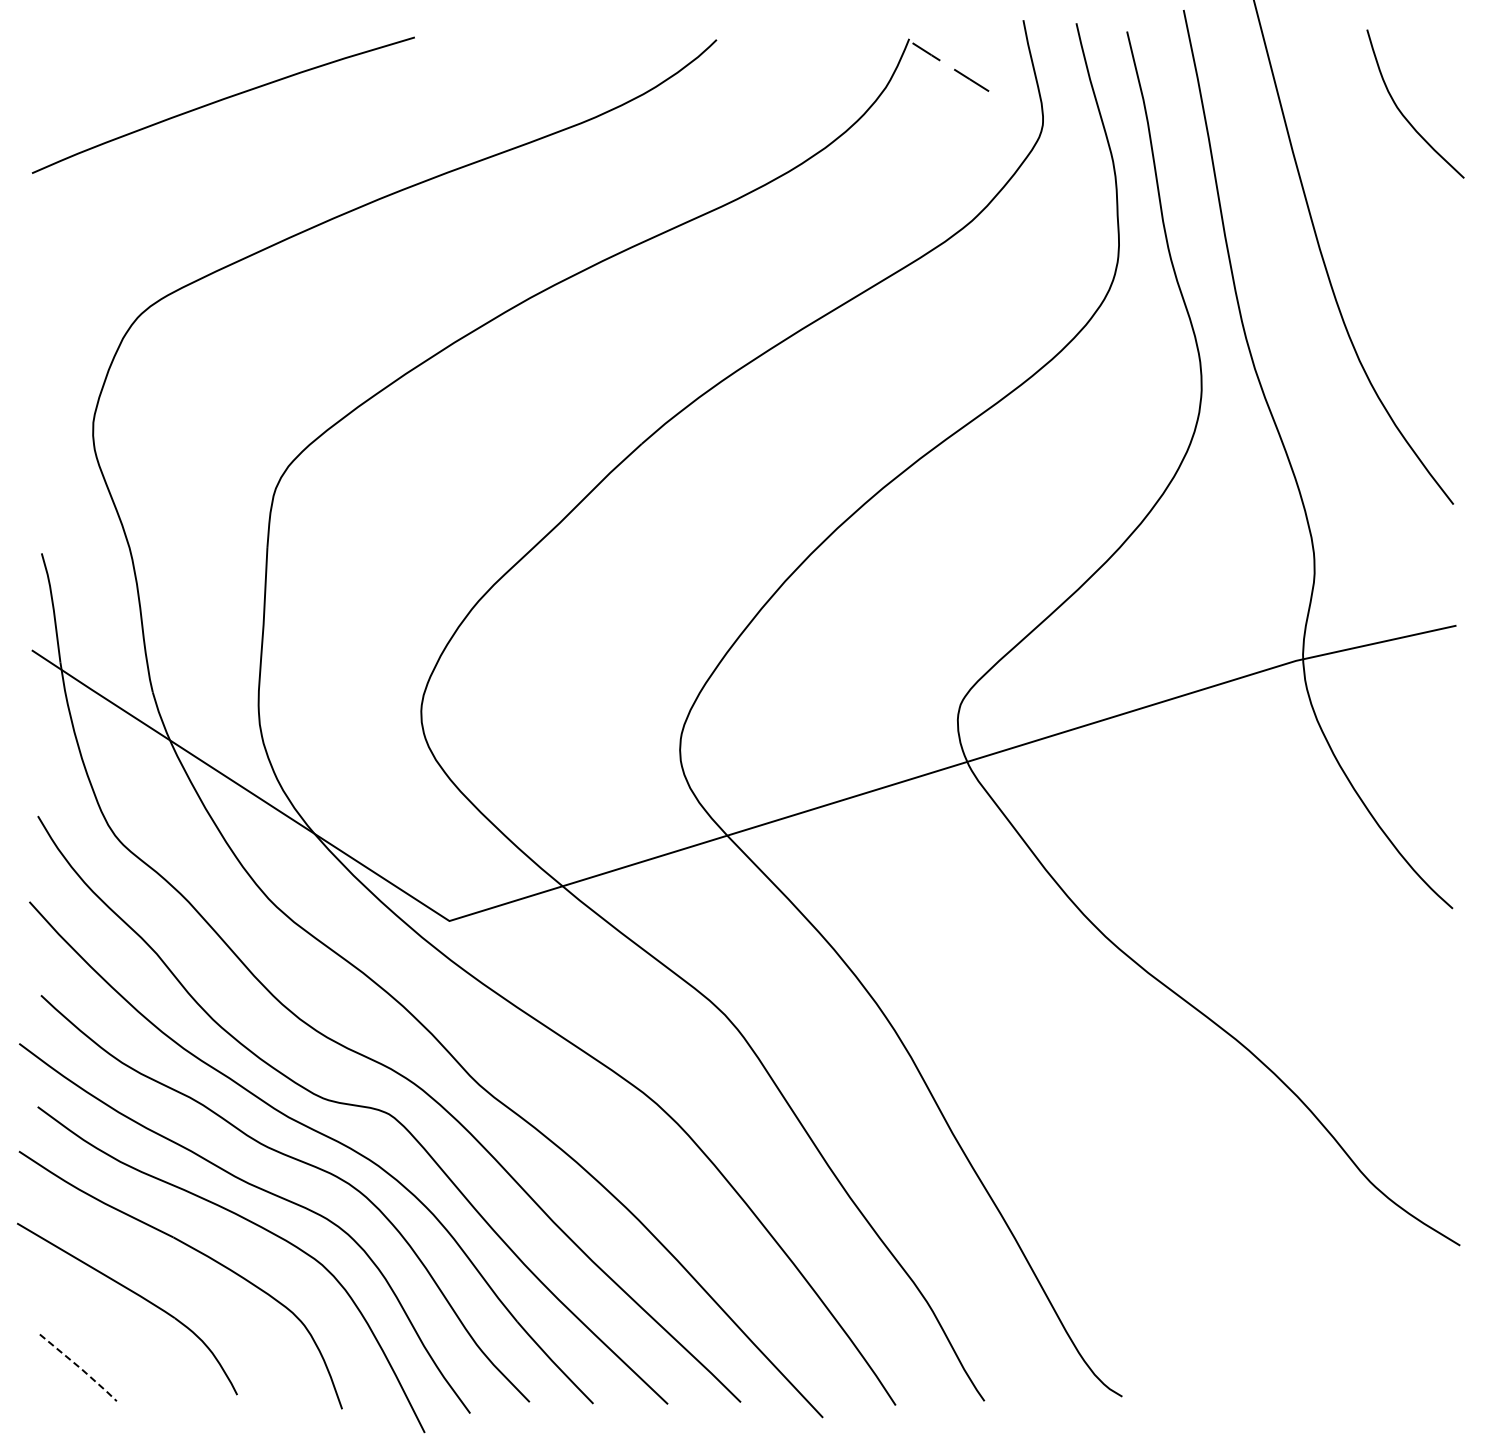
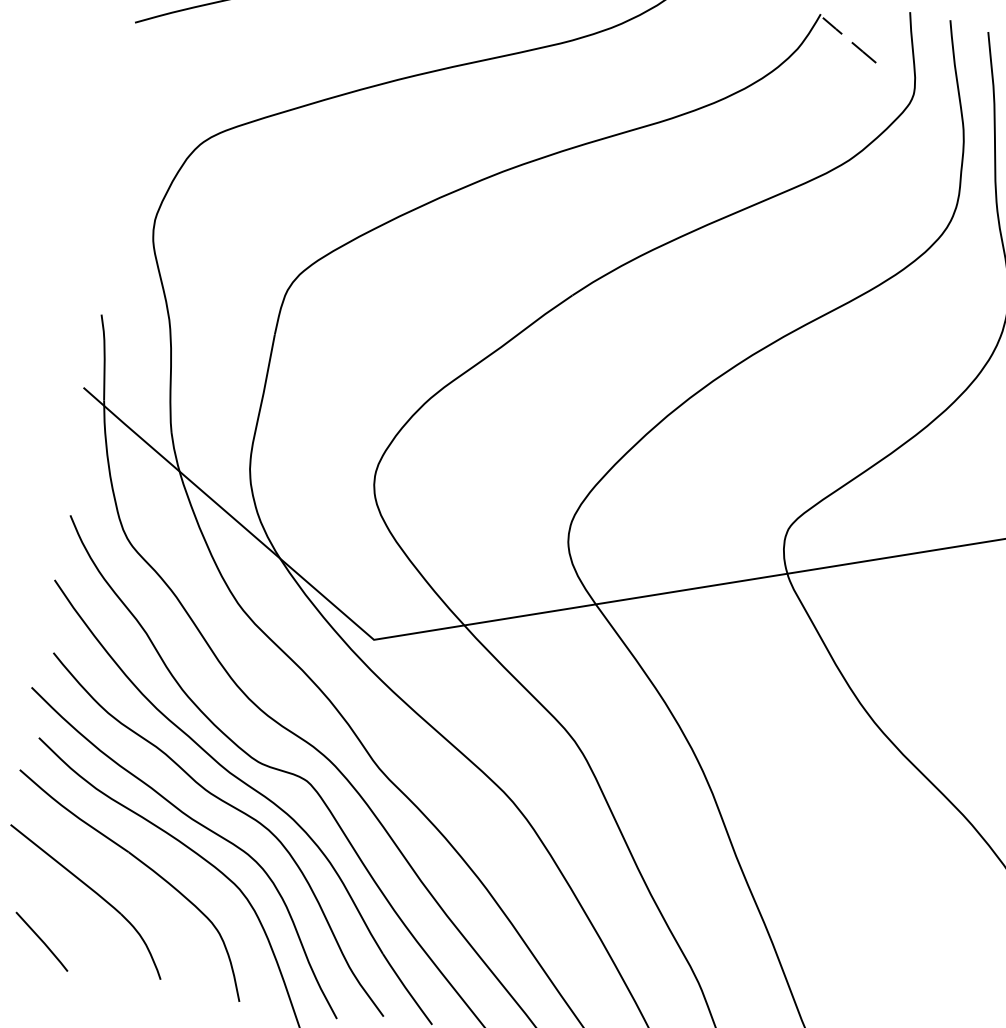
line: (80, 1368) -> (43, 942), dashed -> solid

